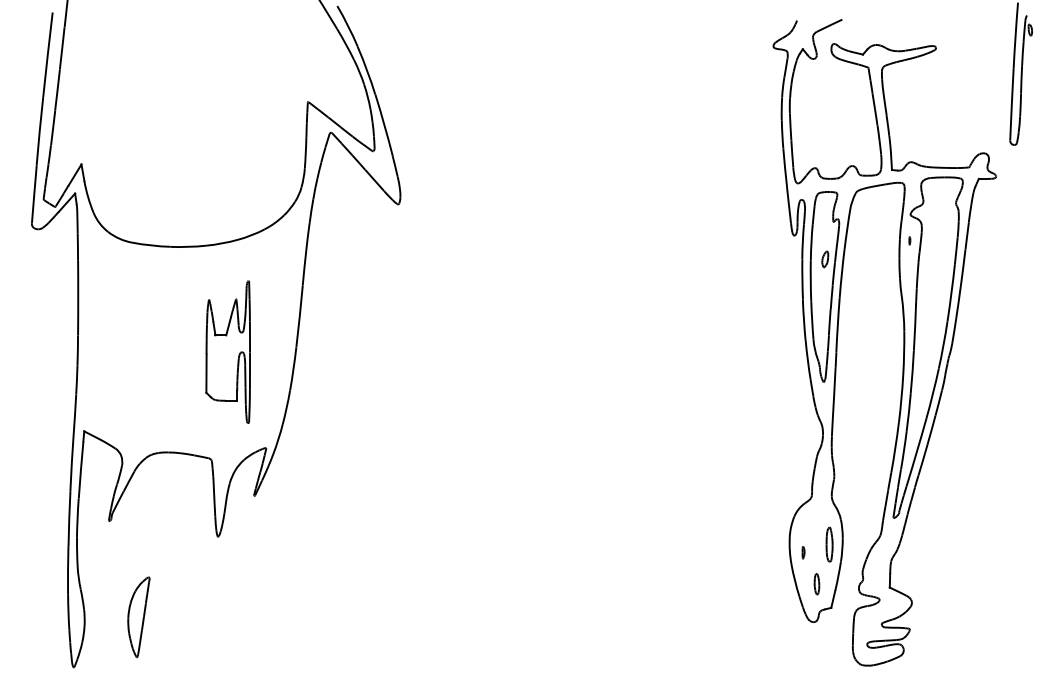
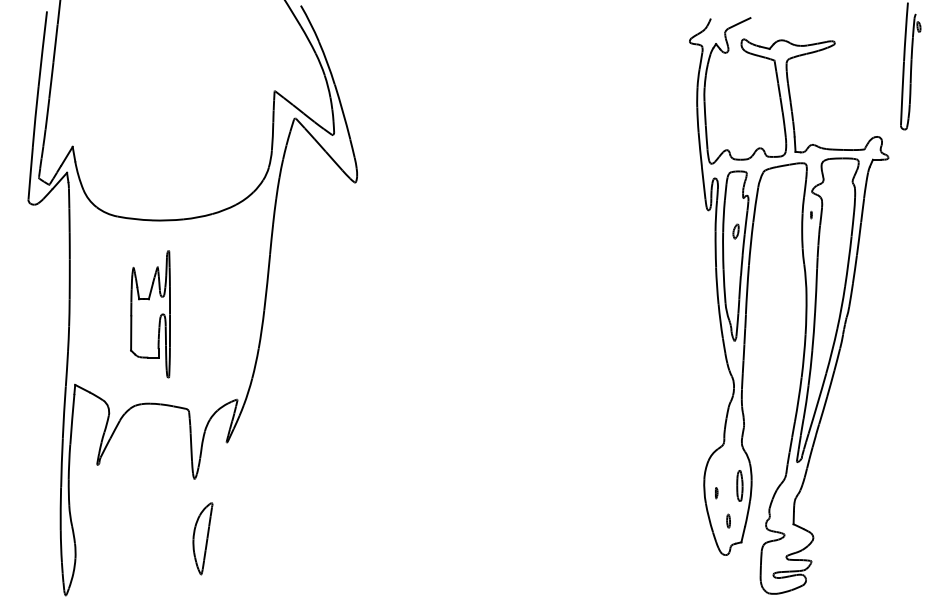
part: (228, 352) -> (150, 314), moved
part: (816, 583) -> (728, 520), size x0.71
part: (138, 617) -> (202, 538), moved

